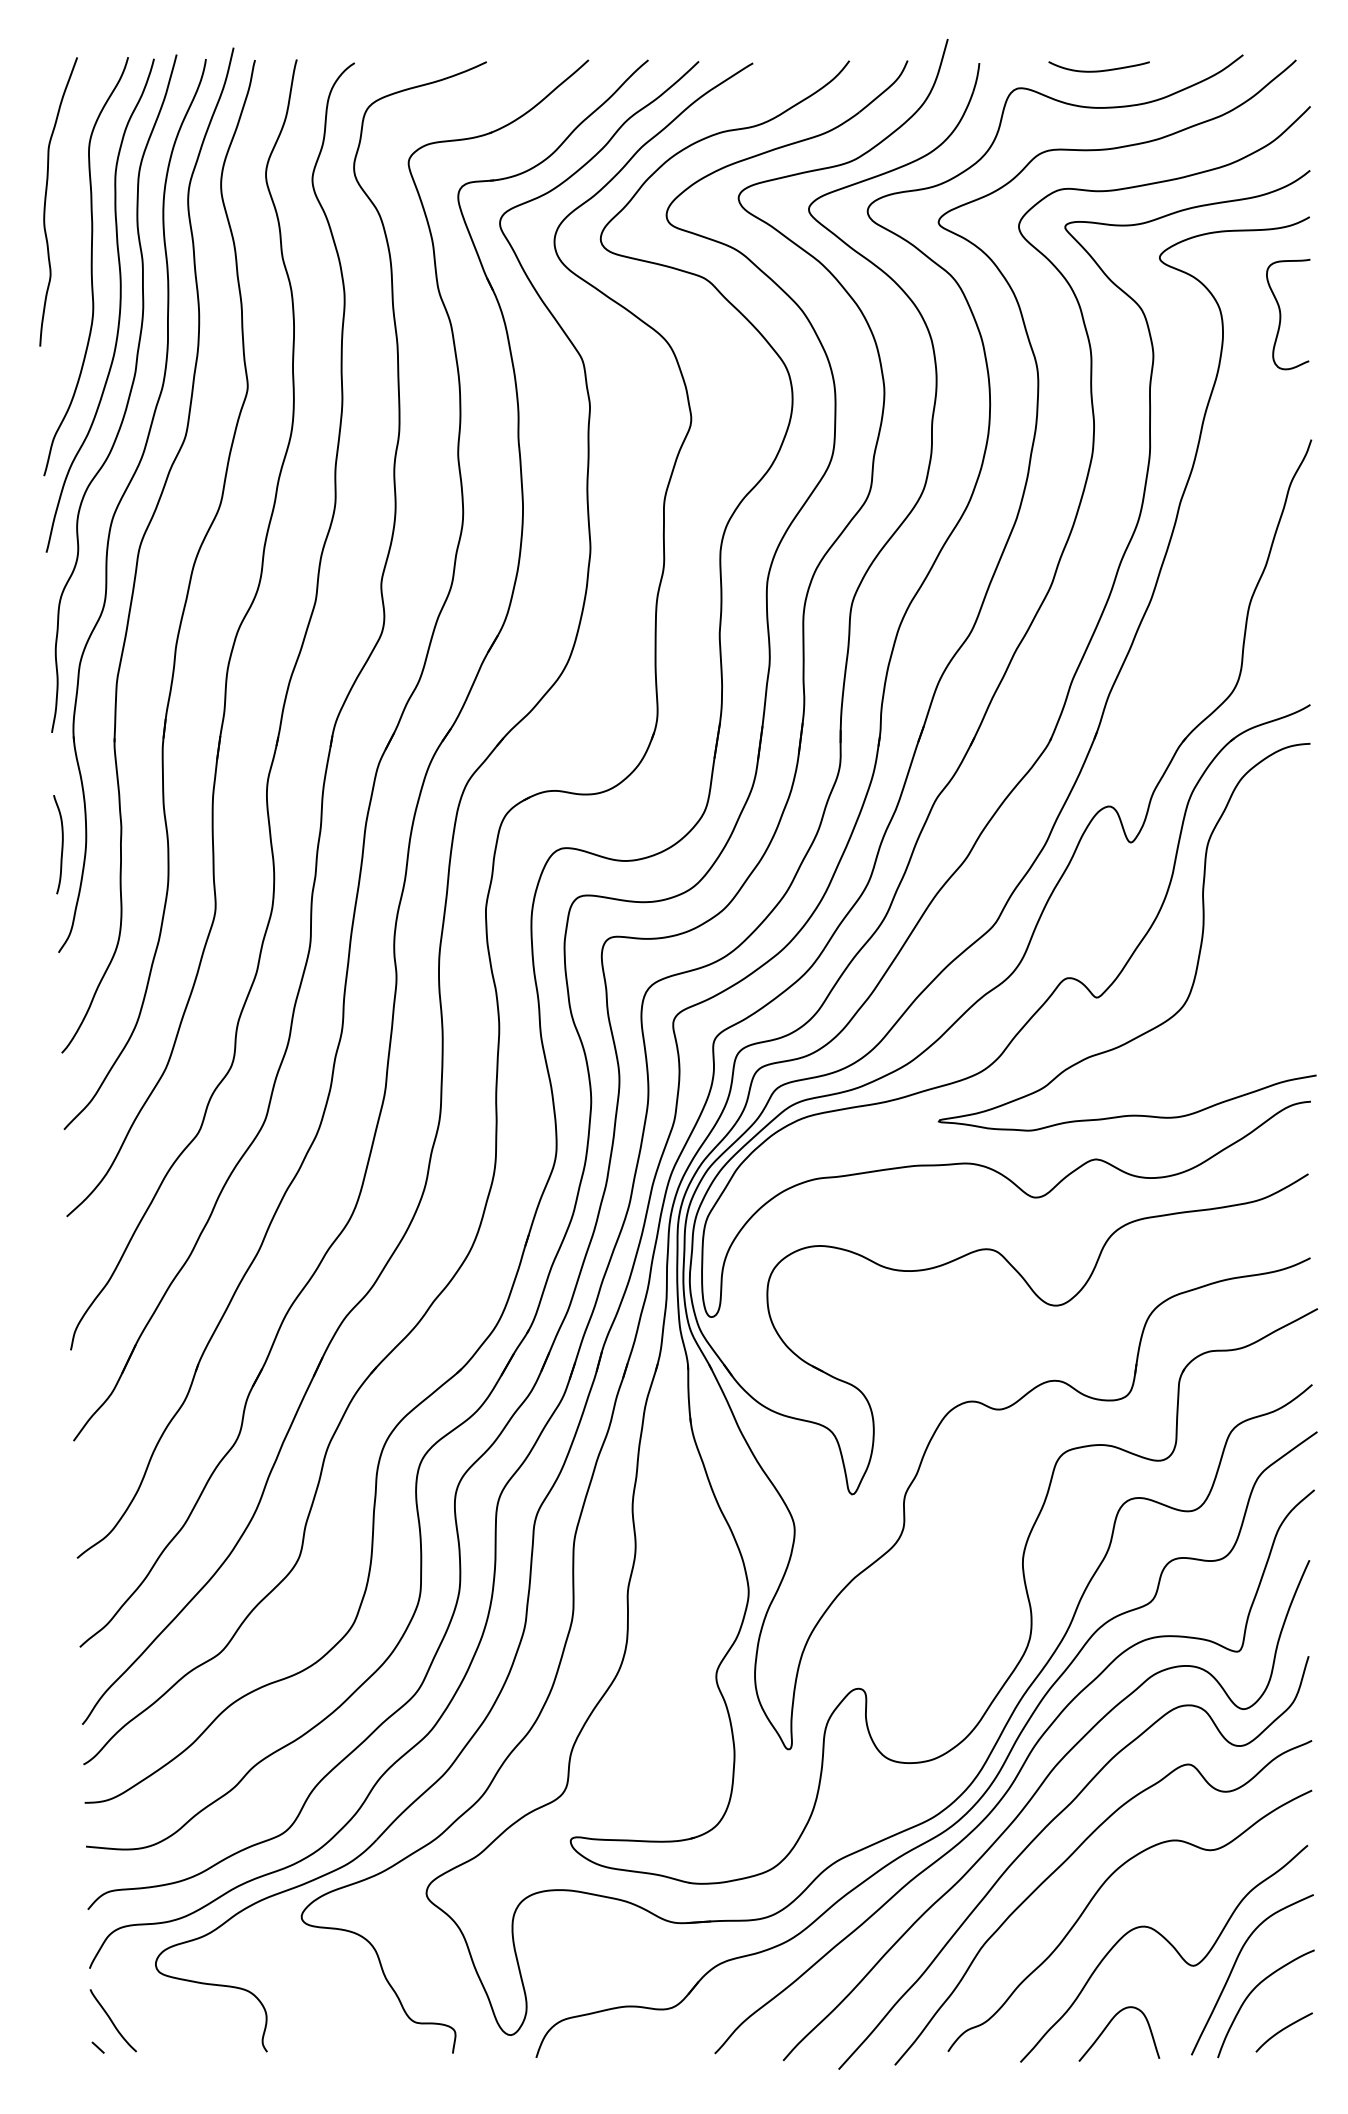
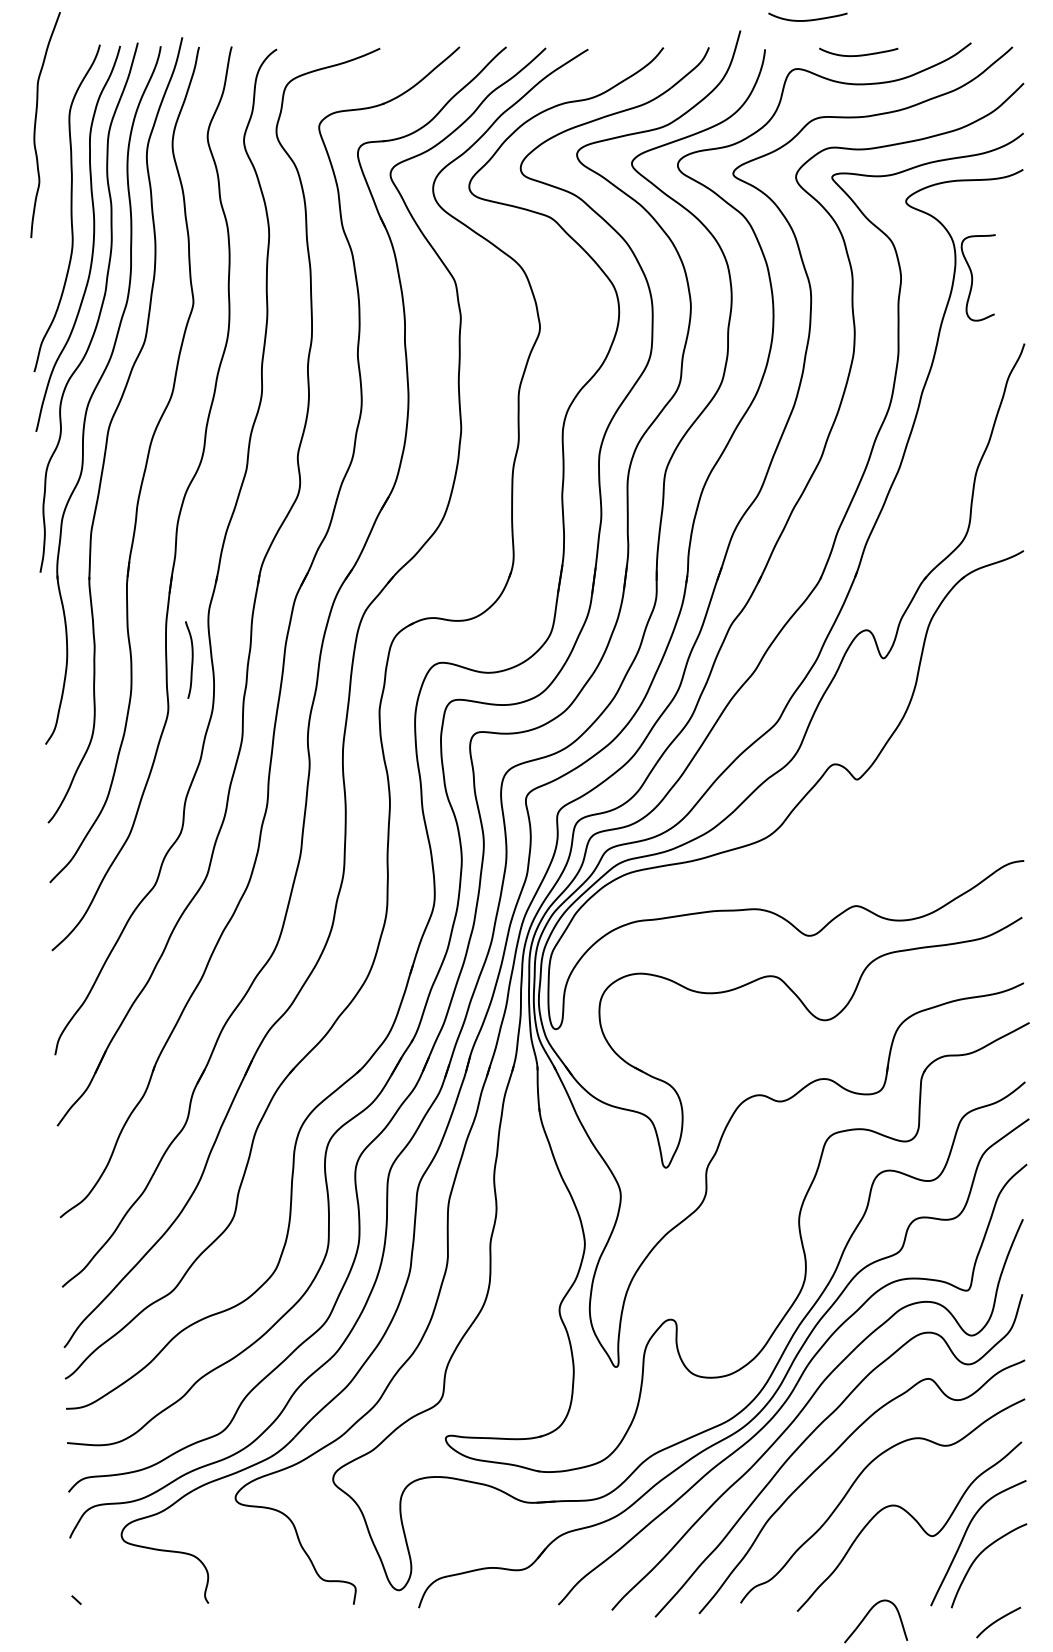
curve: (1033, 25) -> (807, 19), added
curve: (46, 201) -> (36, 124), moved
curve: (1281, 314) -> (973, 277), moved
curve: (61, 844) -> (191, 659), moved
curve: (1199, 947) -> (937, 740), removed
curve: (112, 2020) -> (87, 1578), removed
curve: (1107, 2027) -> (866, 1616), moved
curve: (1283, 2030) -> (998, 1621), moved

